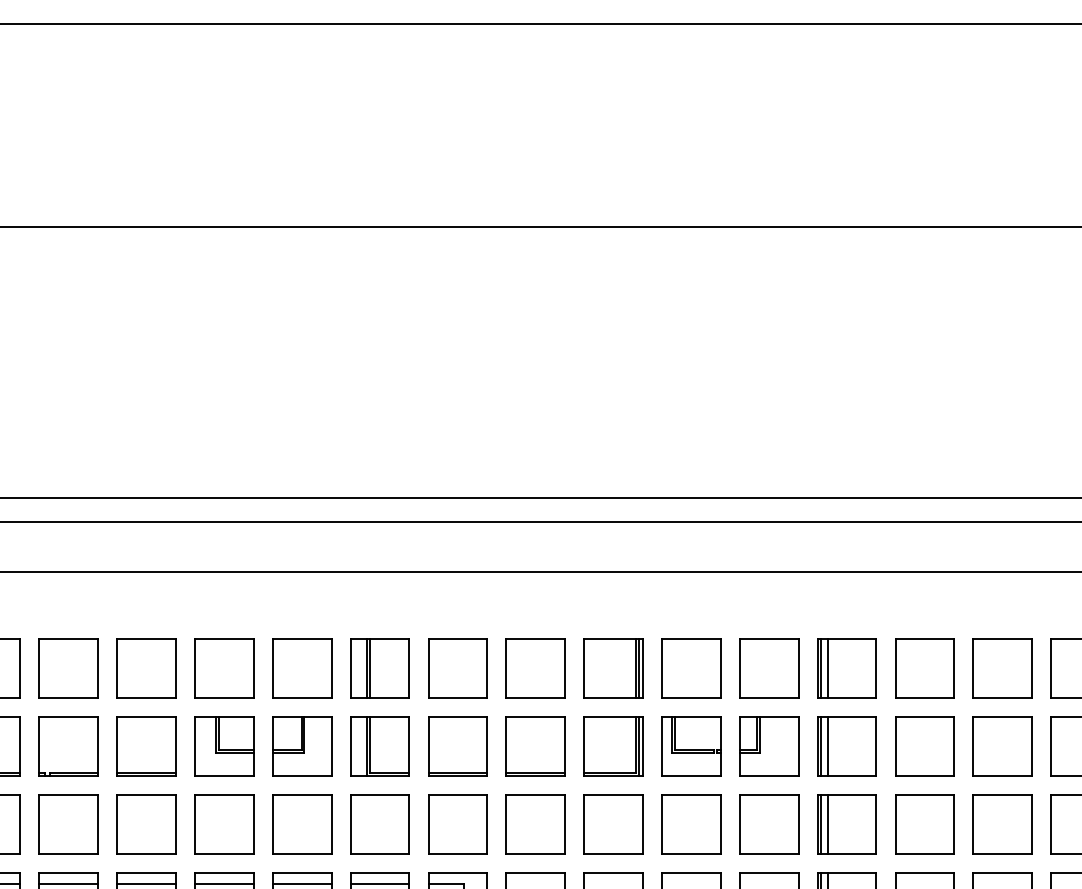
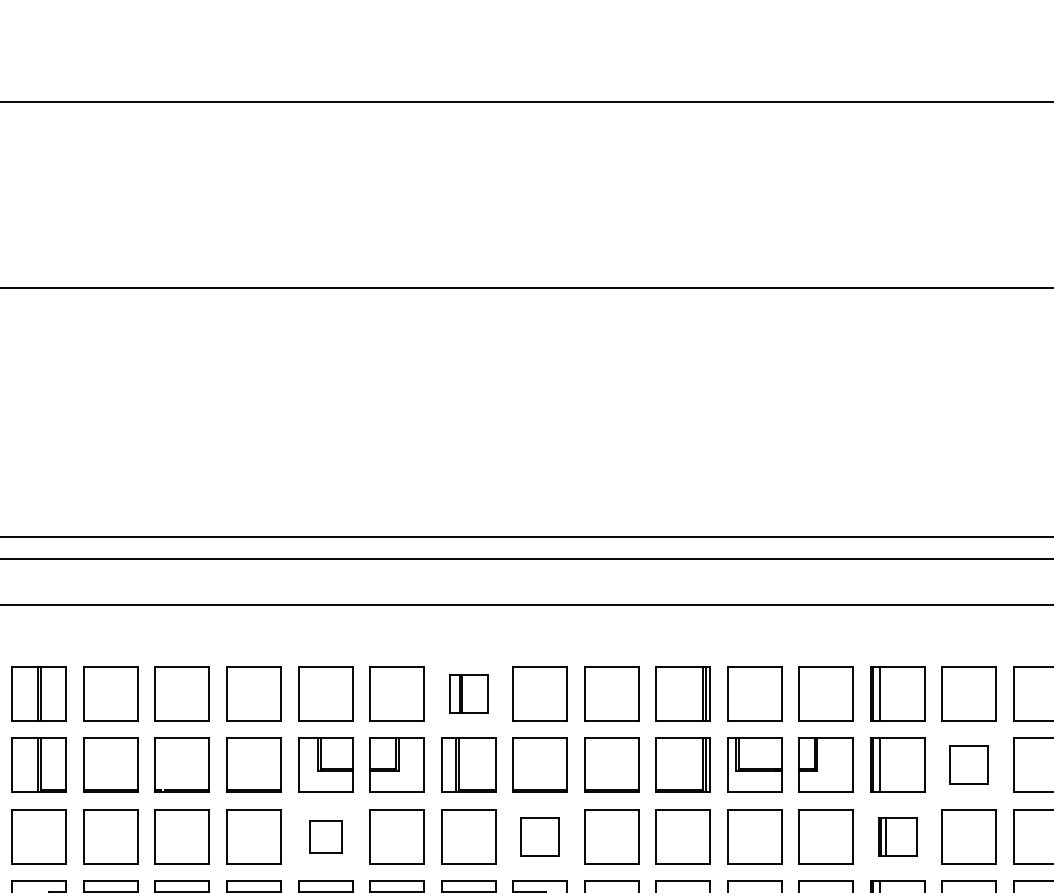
part: (380, 668) -> (468, 693), size x0.7
part: (924, 745) -> (968, 764), size x0.7
part: (224, 823) -> (325, 836), size x0.6
part: (457, 823) -> (539, 836), size x0.7
part: (846, 823) -> (897, 836), size x0.7

